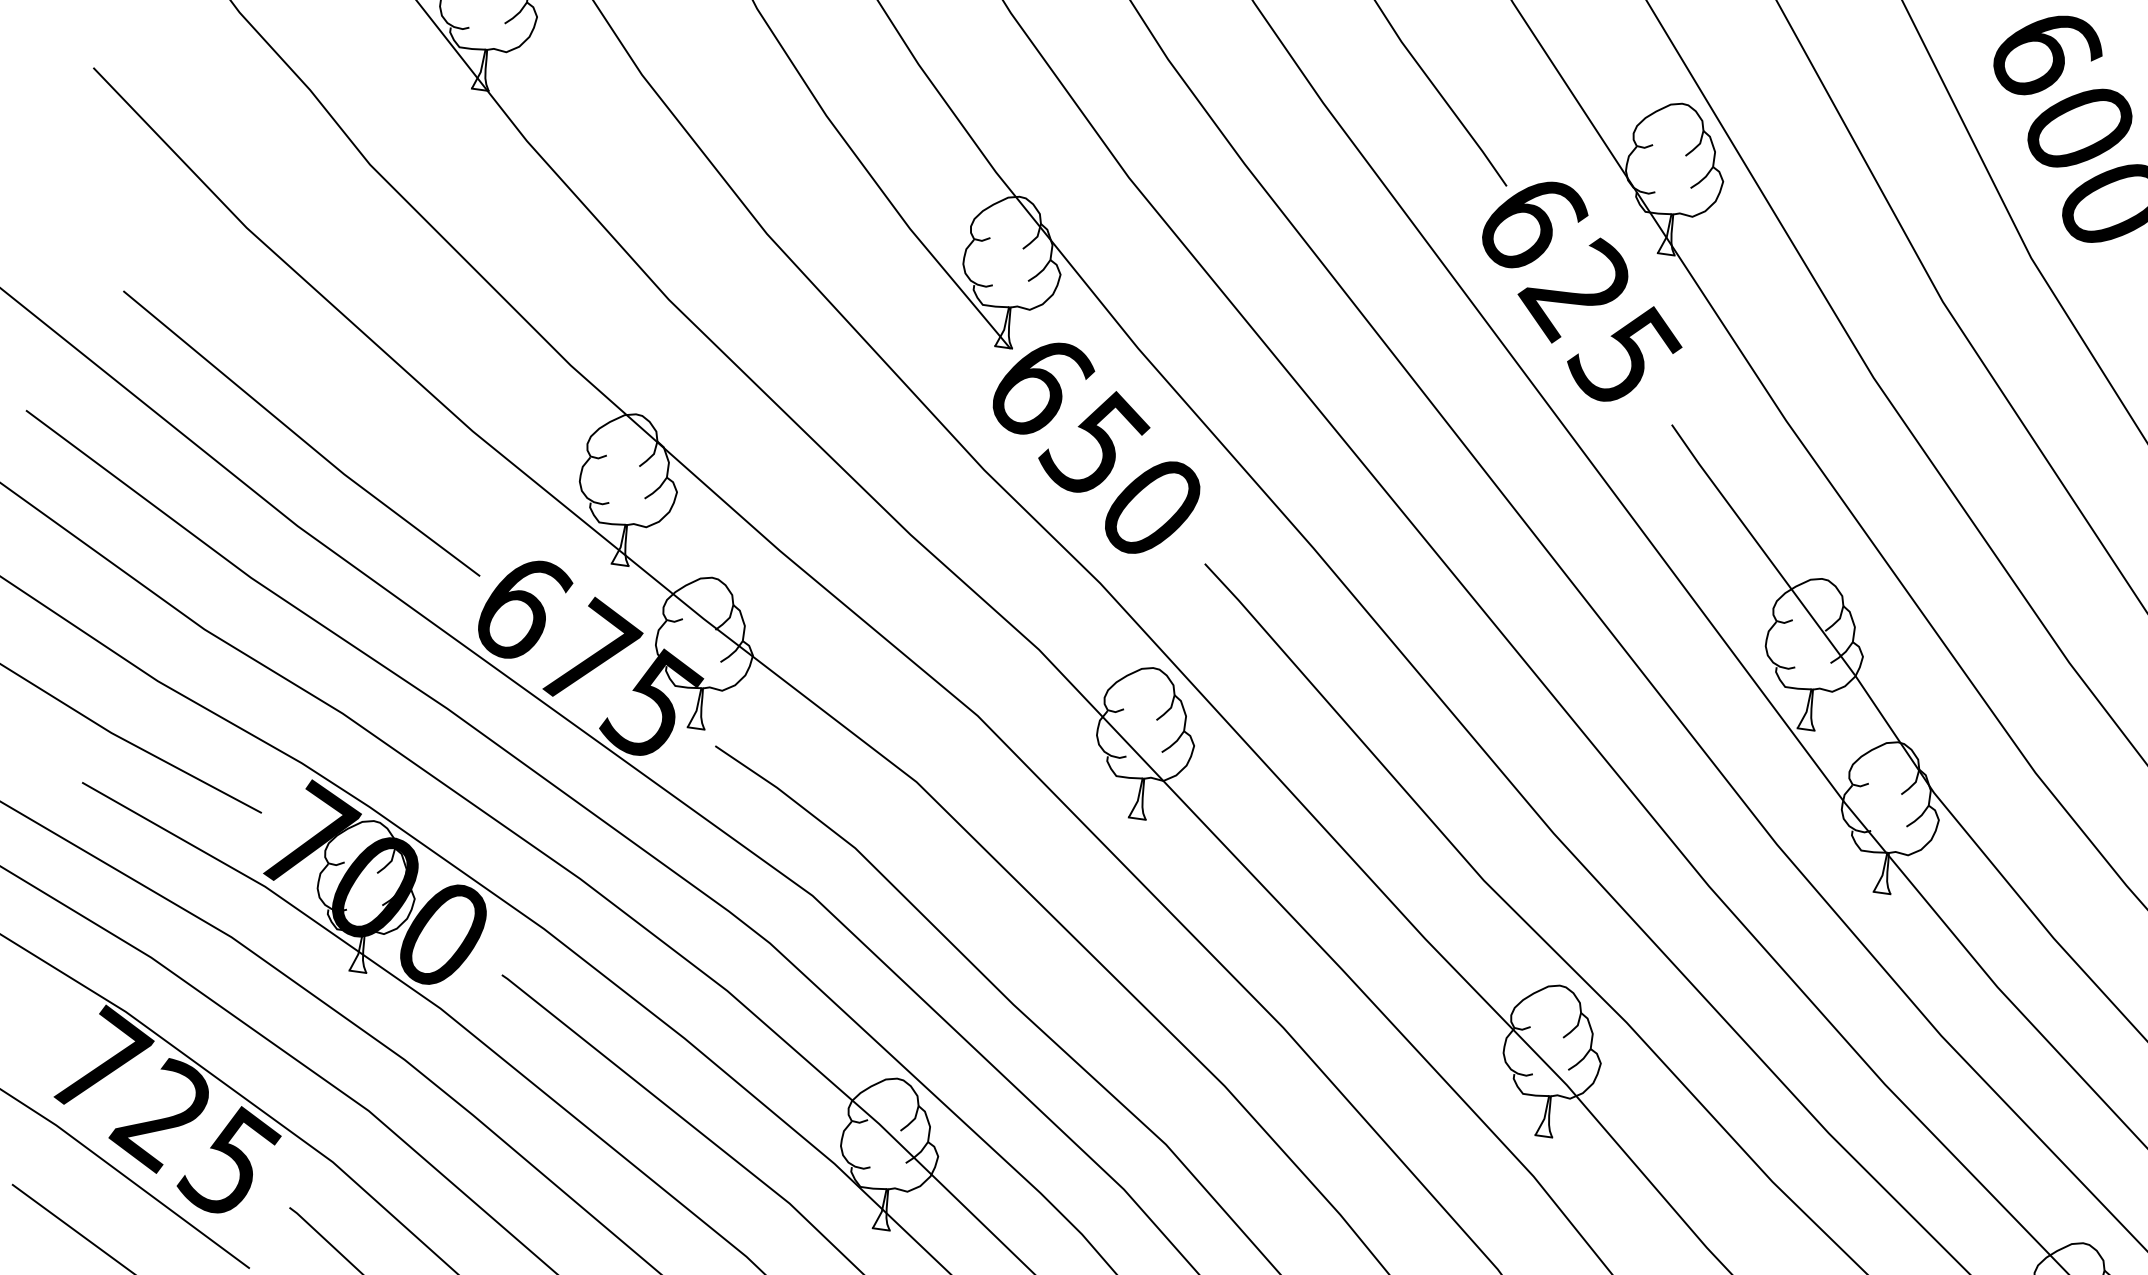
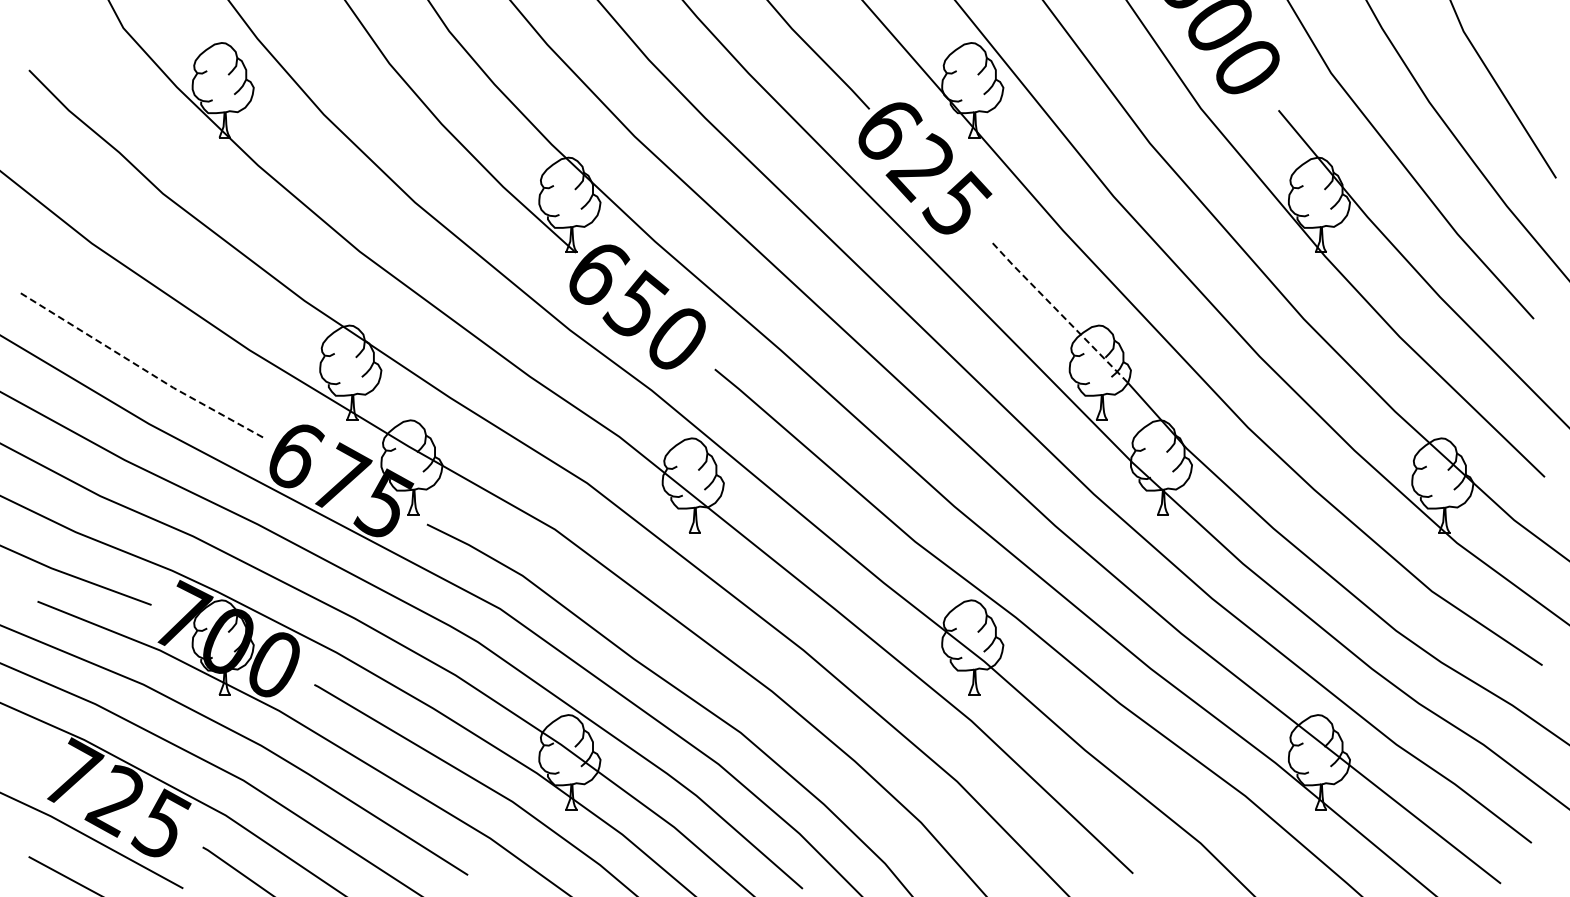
line: (300, 438) -> (143, 369), solid -> dashed
line: (1762, 549) -> (1059, 312), solid -> dashed

